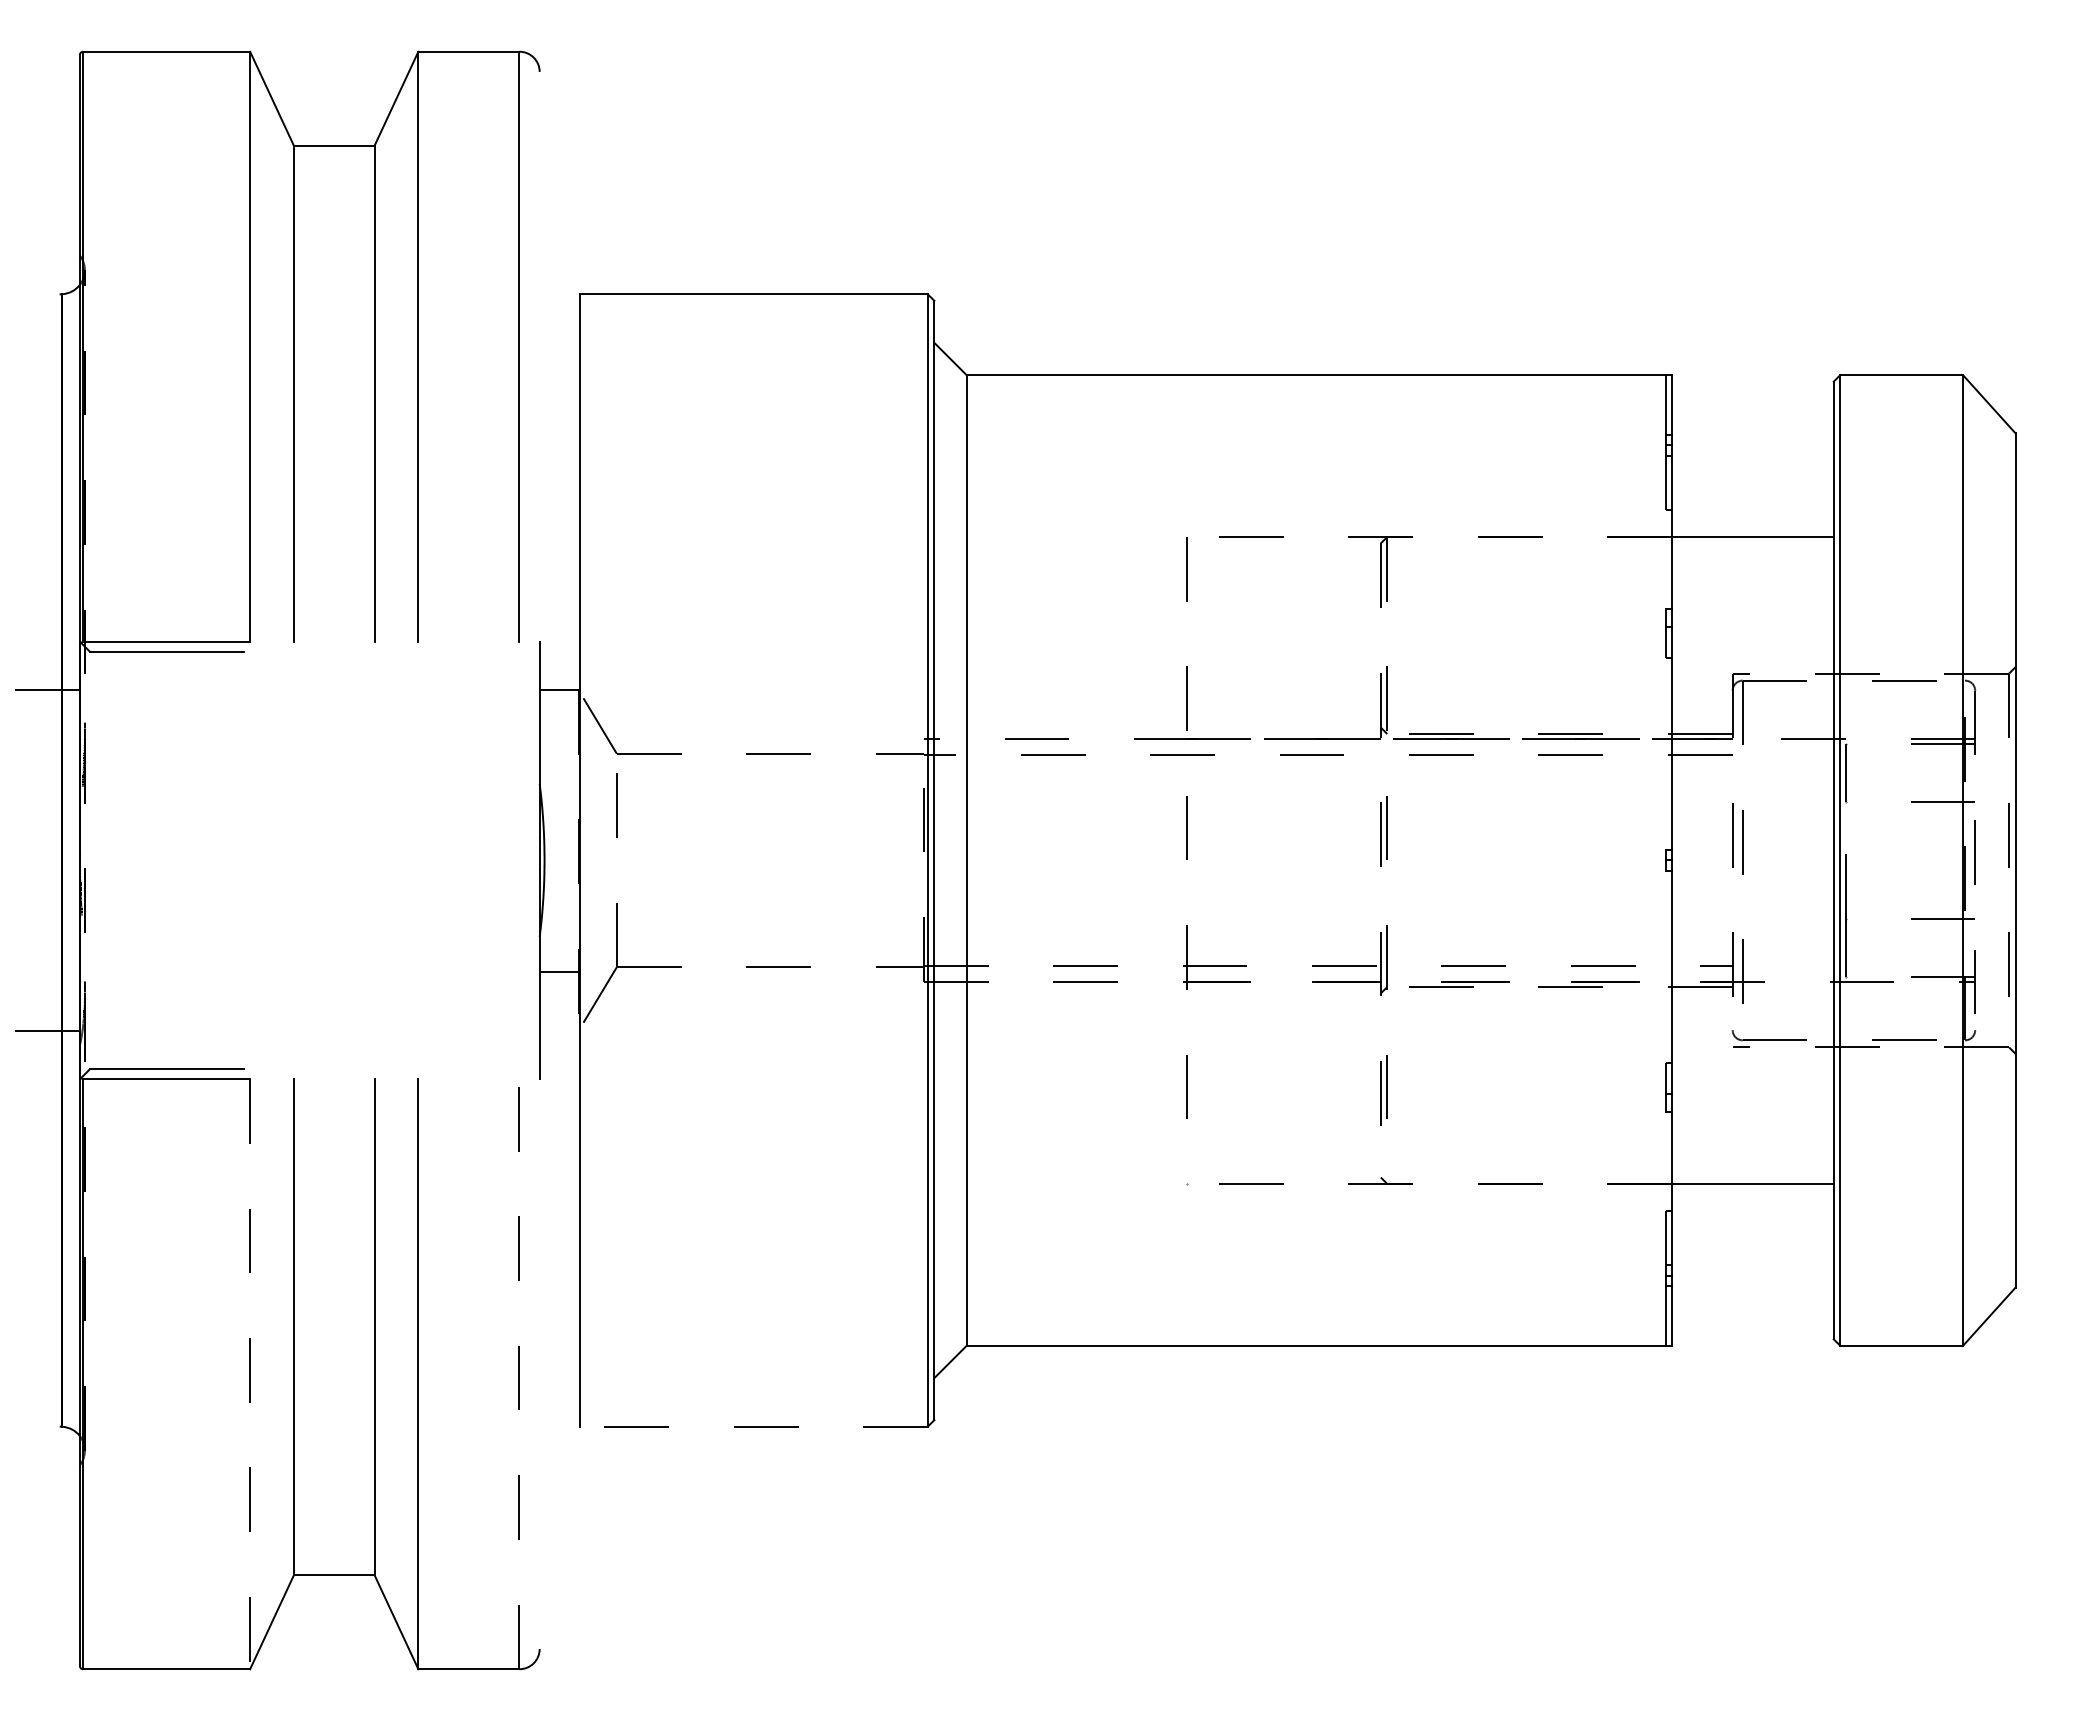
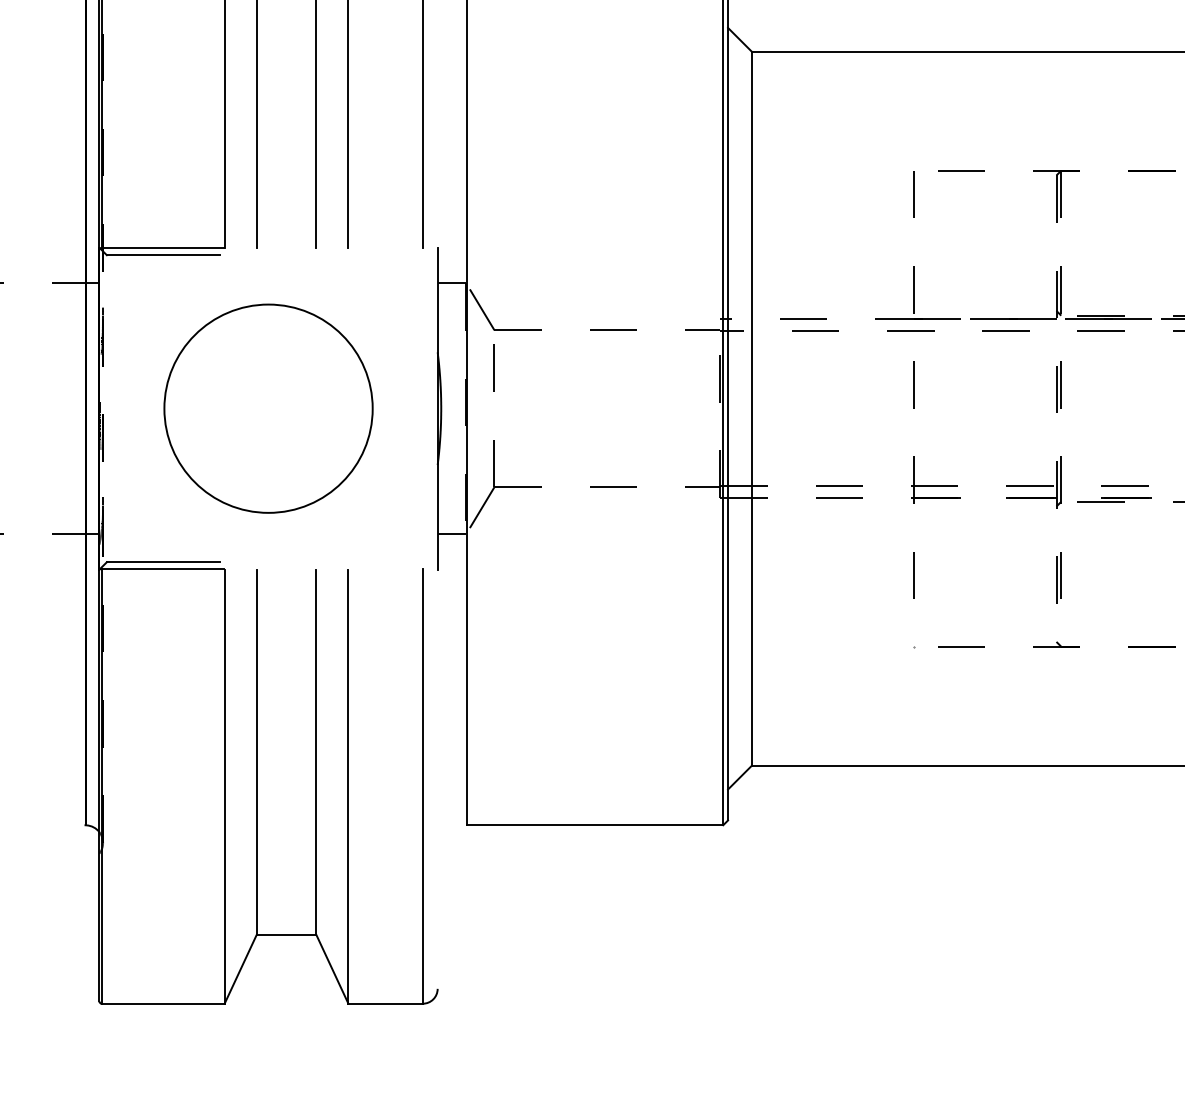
circle: (309, 860) -> (268, 408), added
line: (558, 971) -> (451, 533), moved
line: (519, 1373) -> (422, 786), dashed -> solid
line: (250, 1374) -> (224, 786), dashed -> solid
line: (754, 1426) -> (595, 825), dashed -> solid

